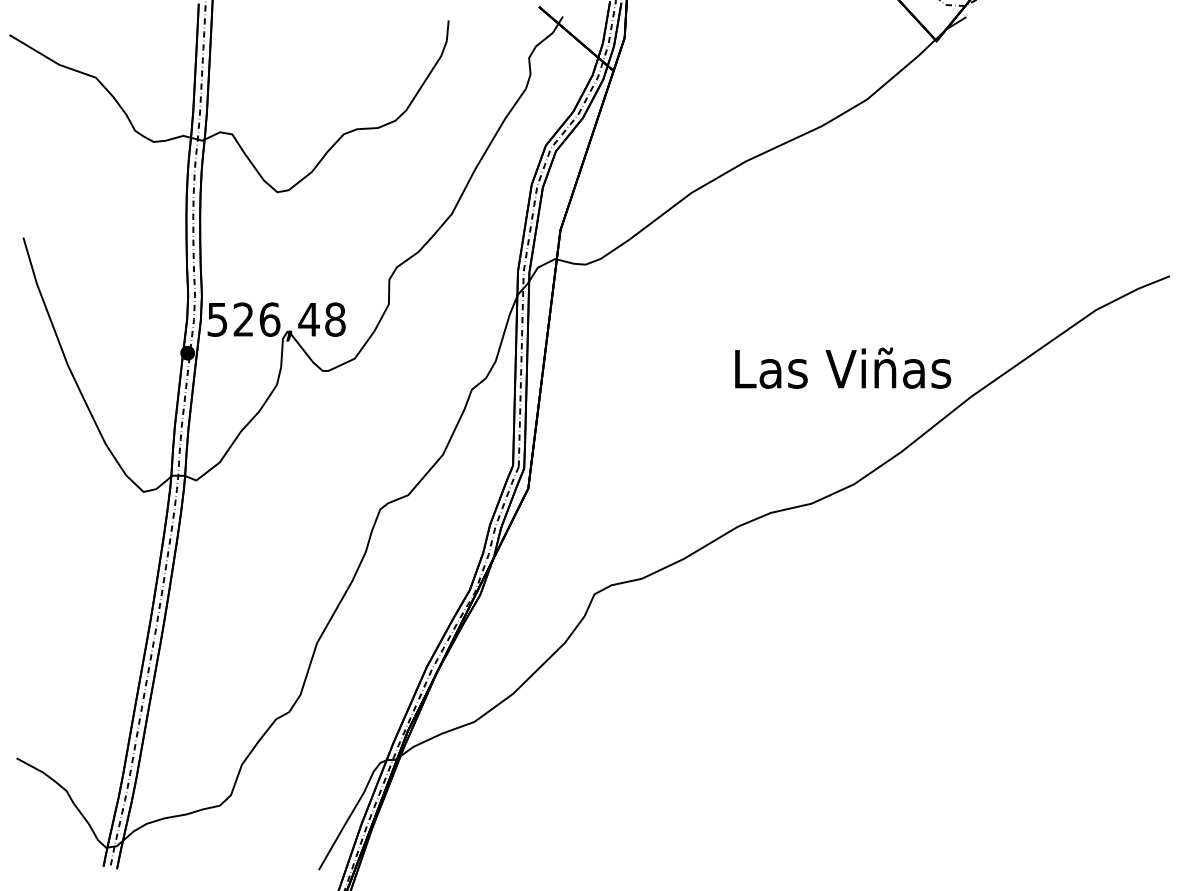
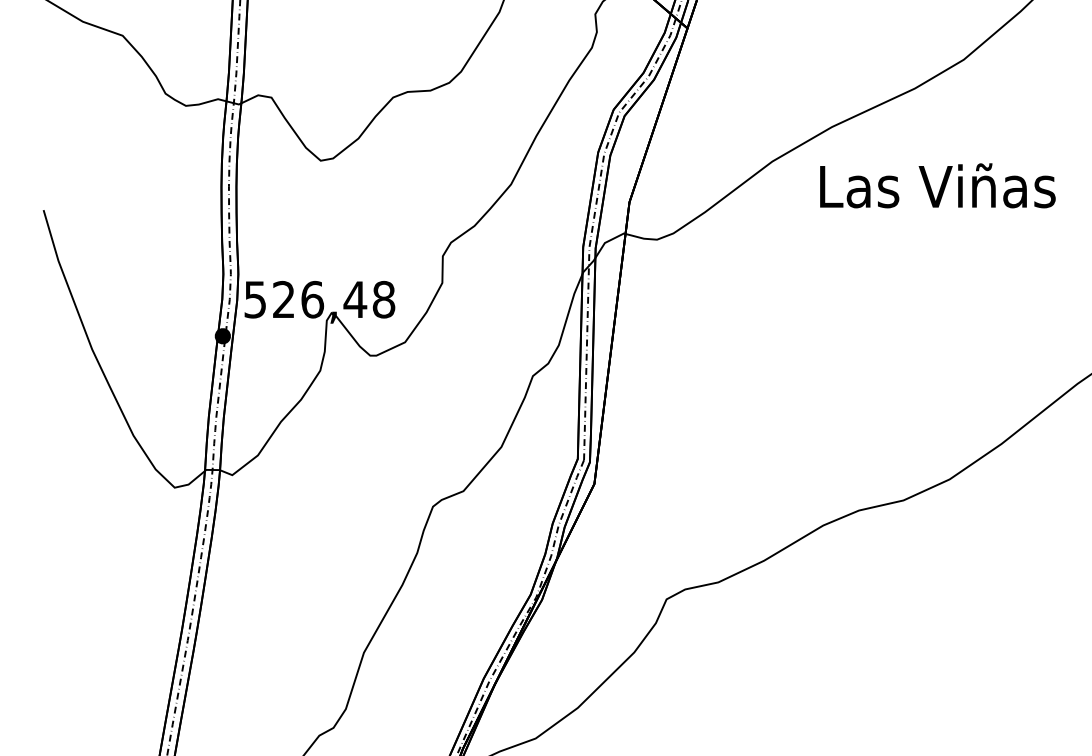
text: (843, 367) -> (938, 184), moved

